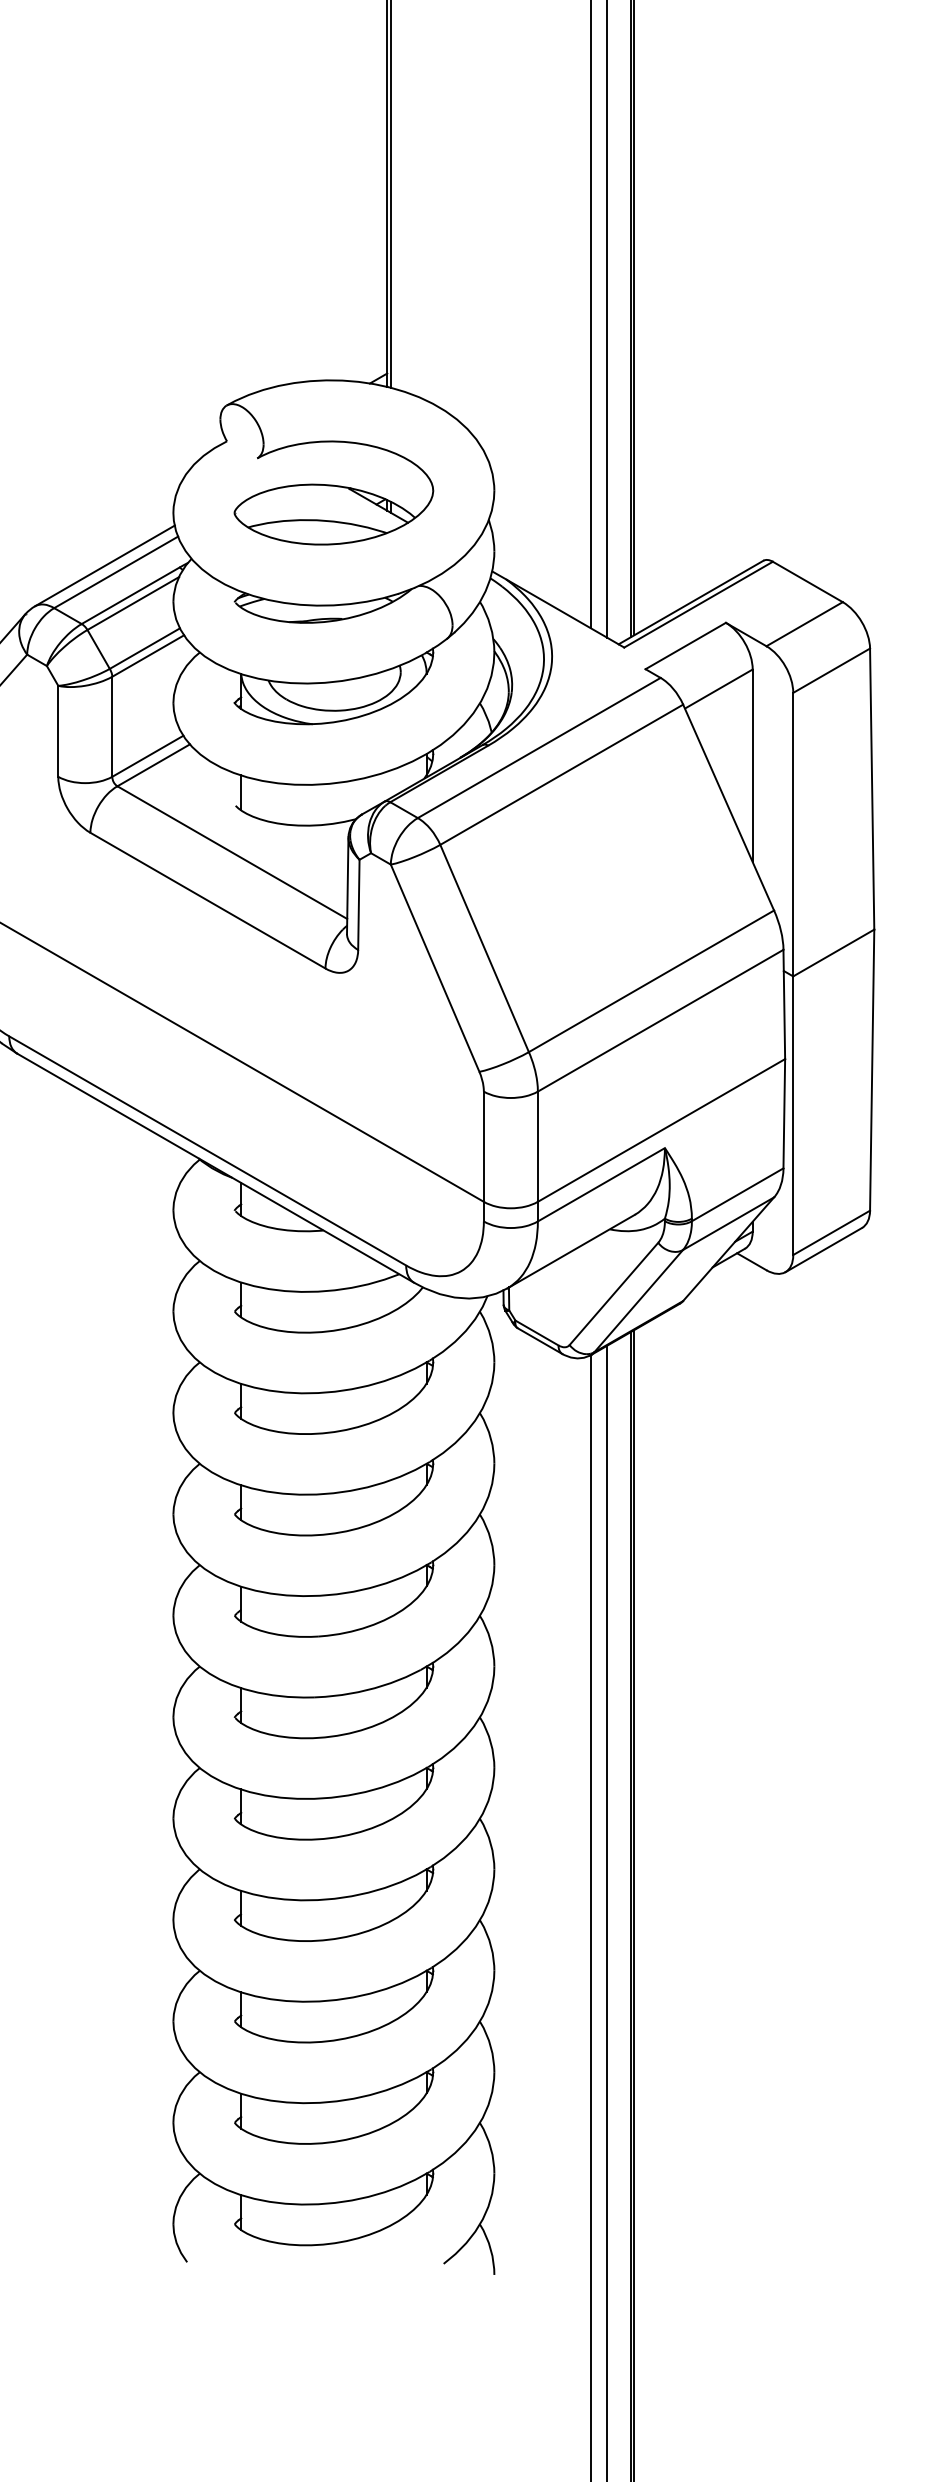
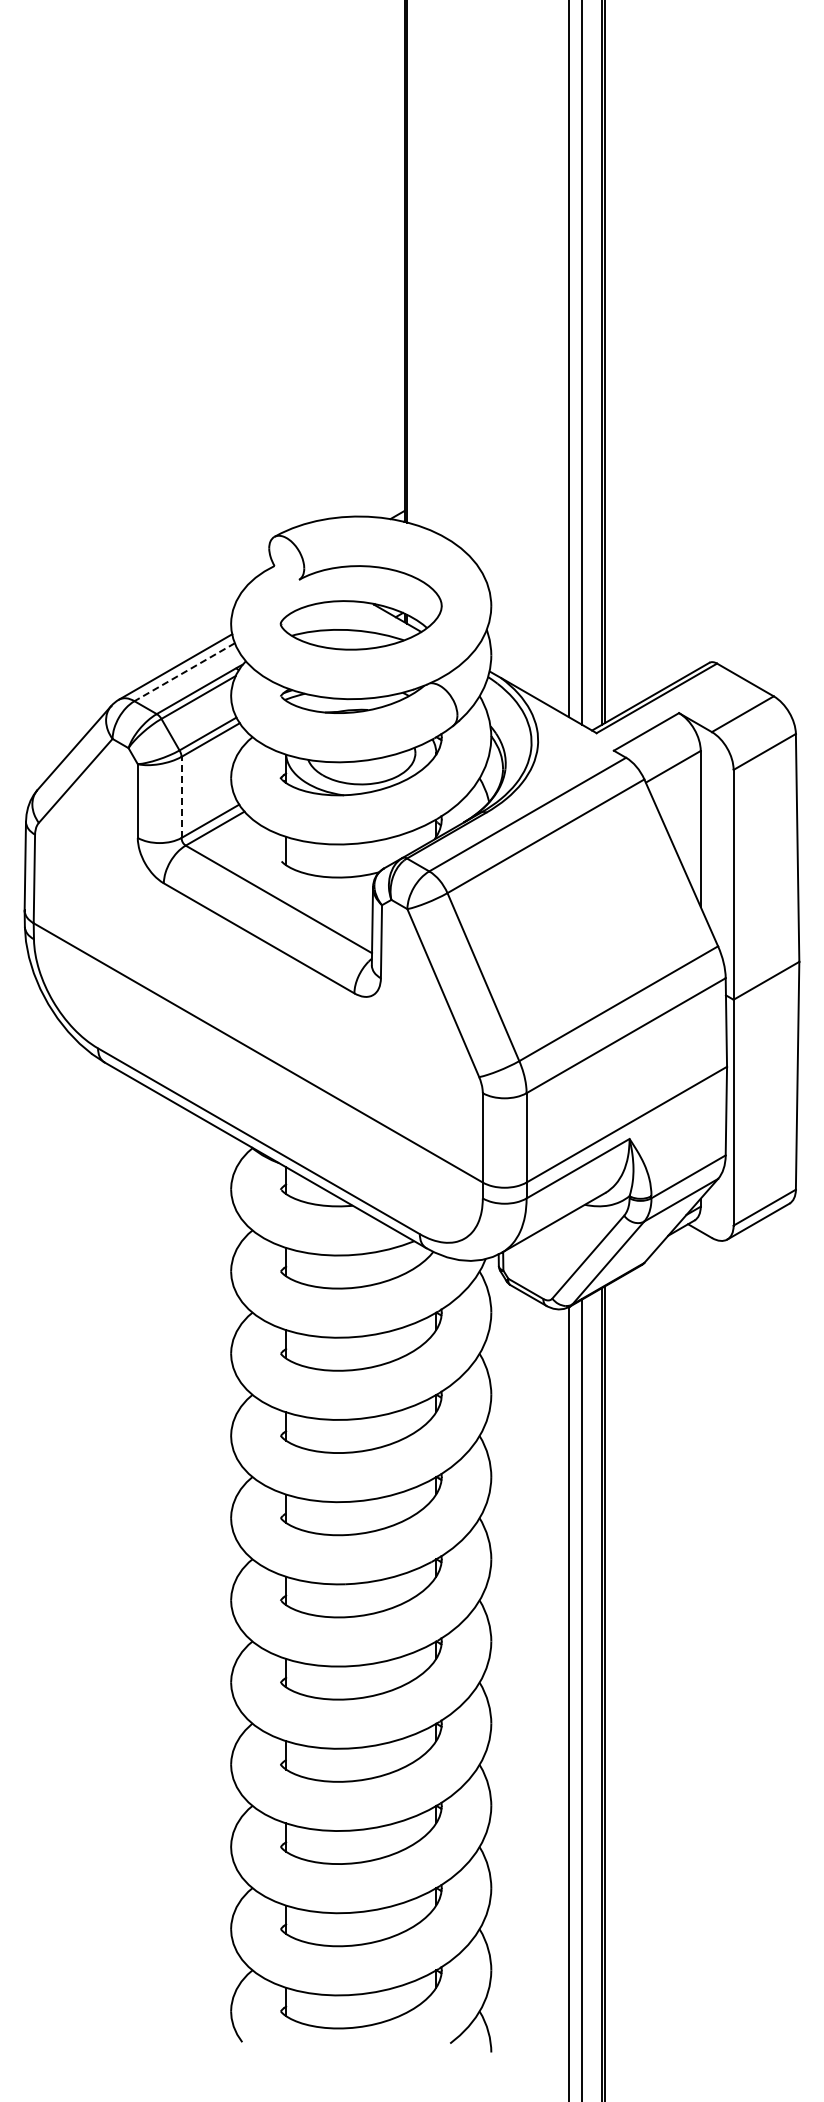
line: (115, 572) -> (184, 672), solid -> dashed
line: (112, 726) -> (181, 797), solid -> dashed

